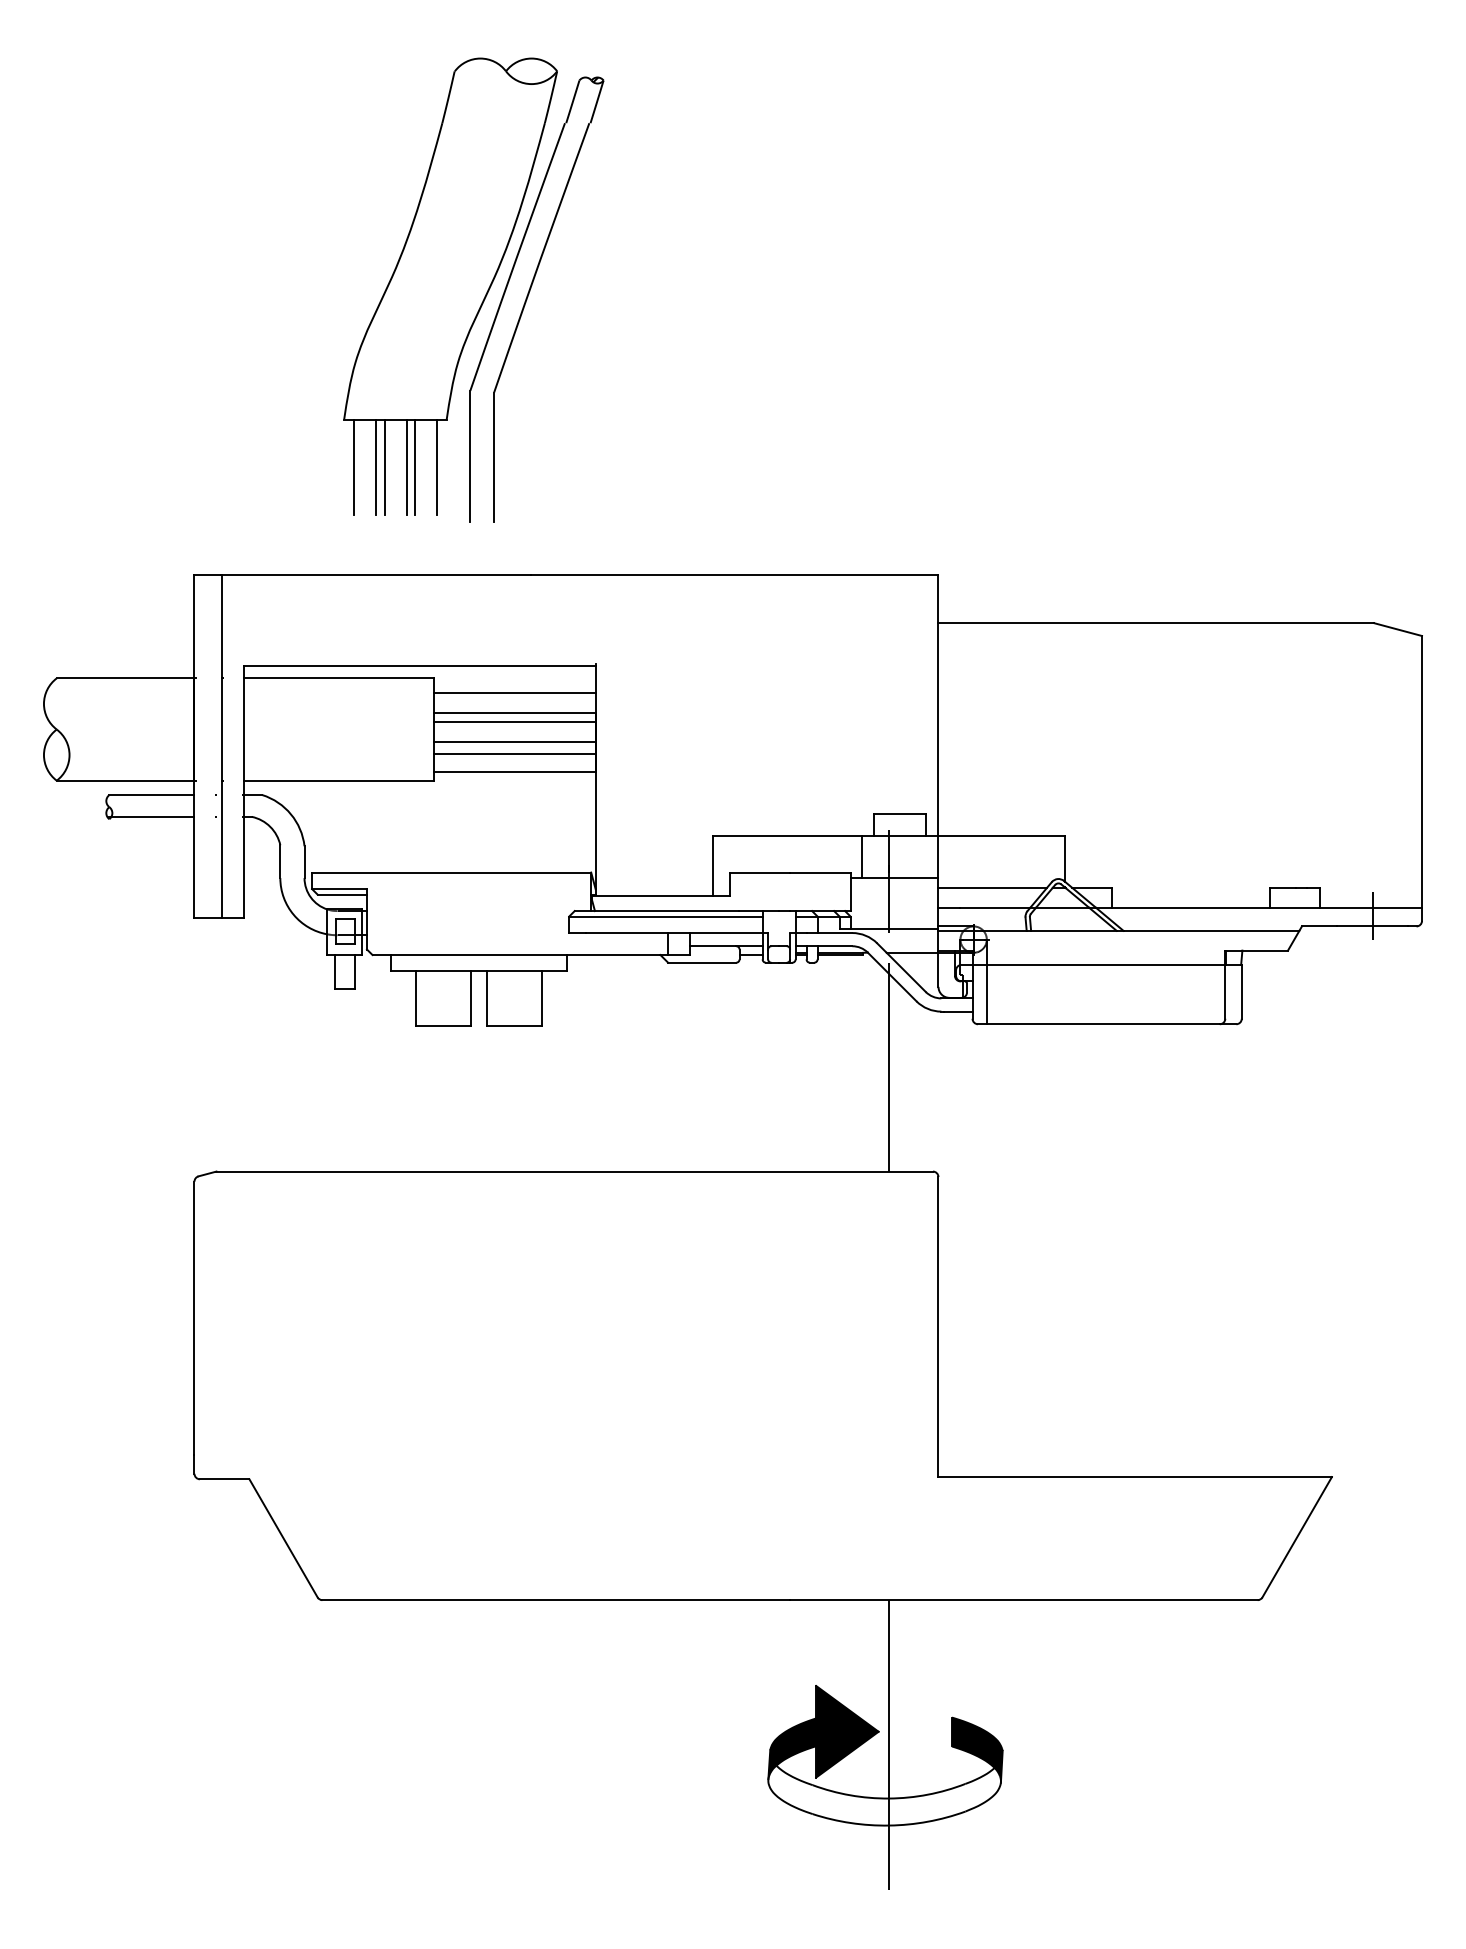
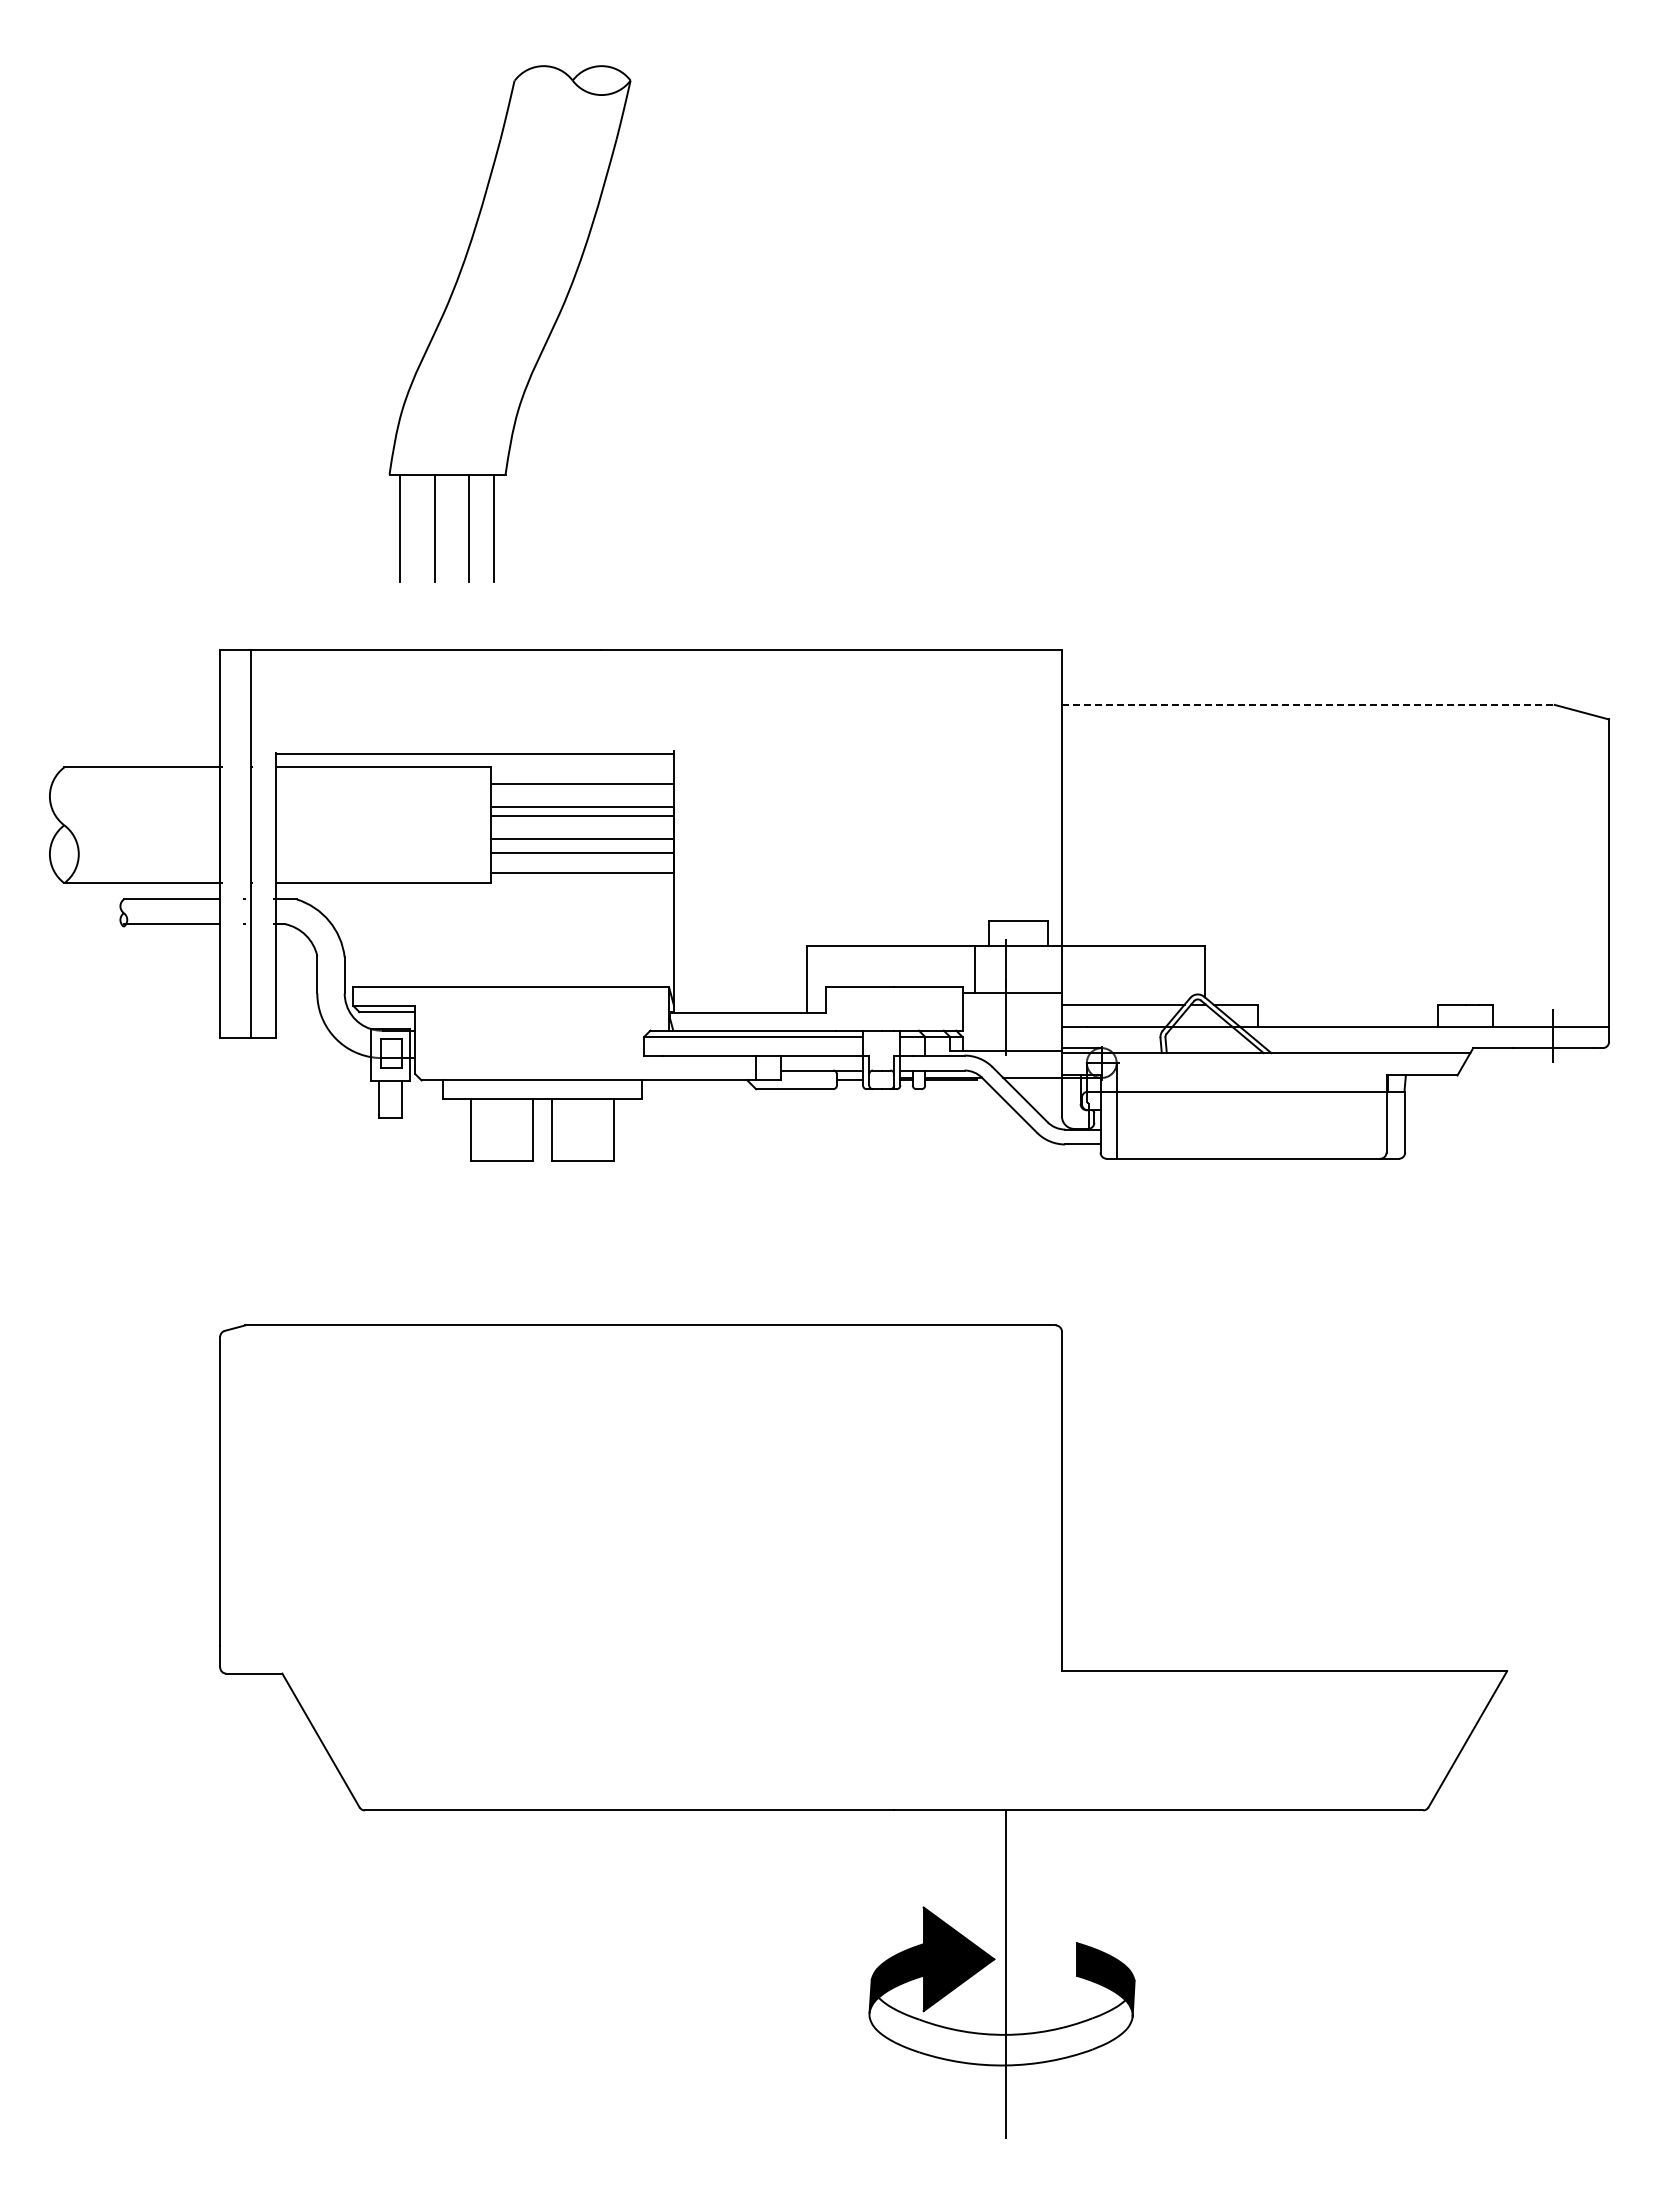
part: (528, 295) -> (598, 334), removed
line: (375, 467) -> (425, 528), removed
line: (406, 467) -> (460, 528), removed
line: (1156, 622) -> (1308, 704), solid -> dashed
line: (889, 1067) -> (1006, 1207), removed

